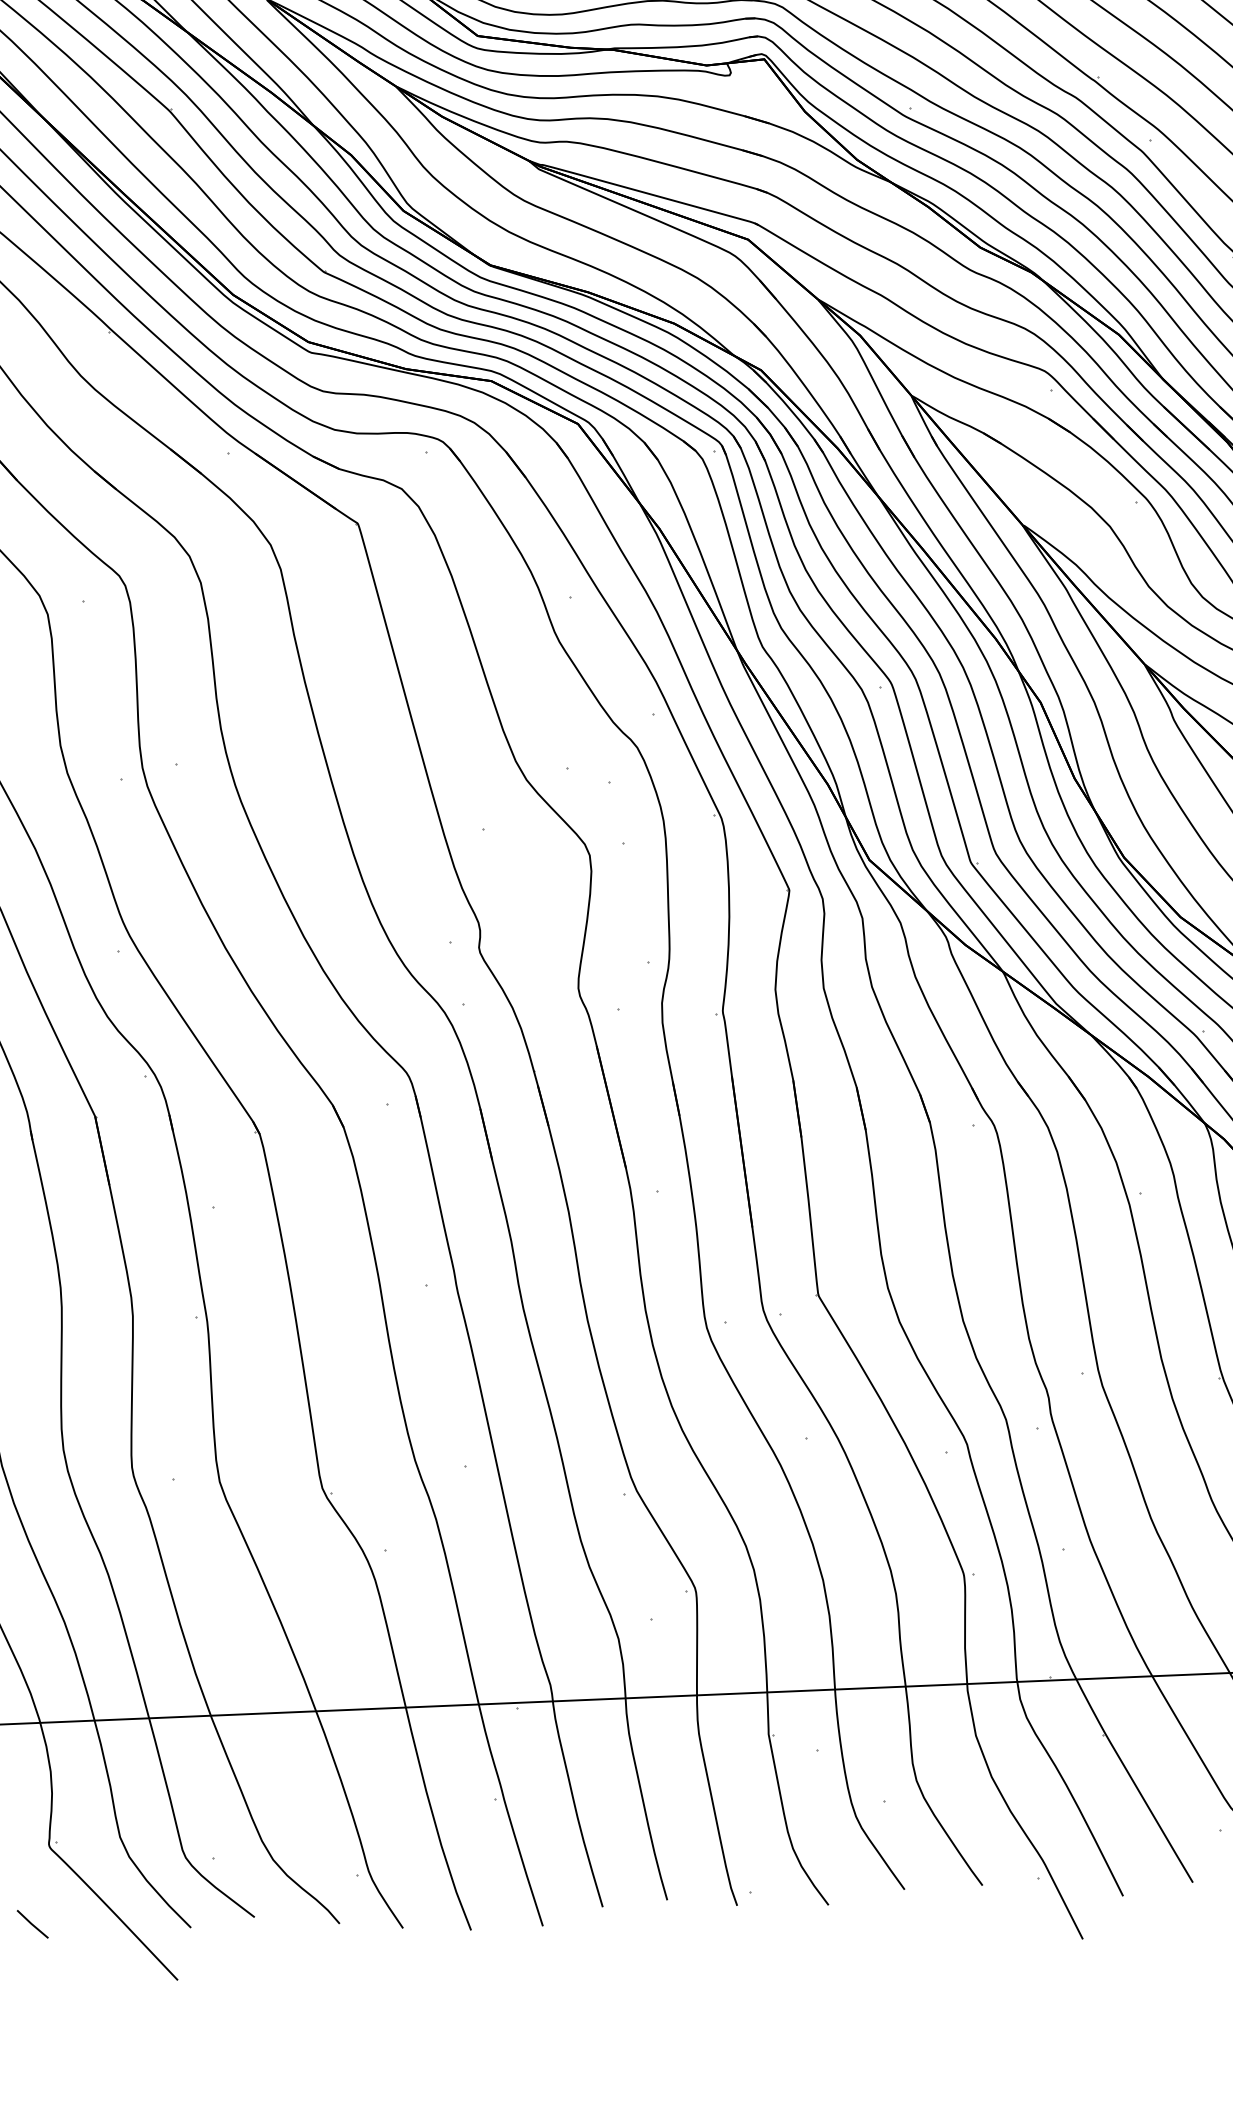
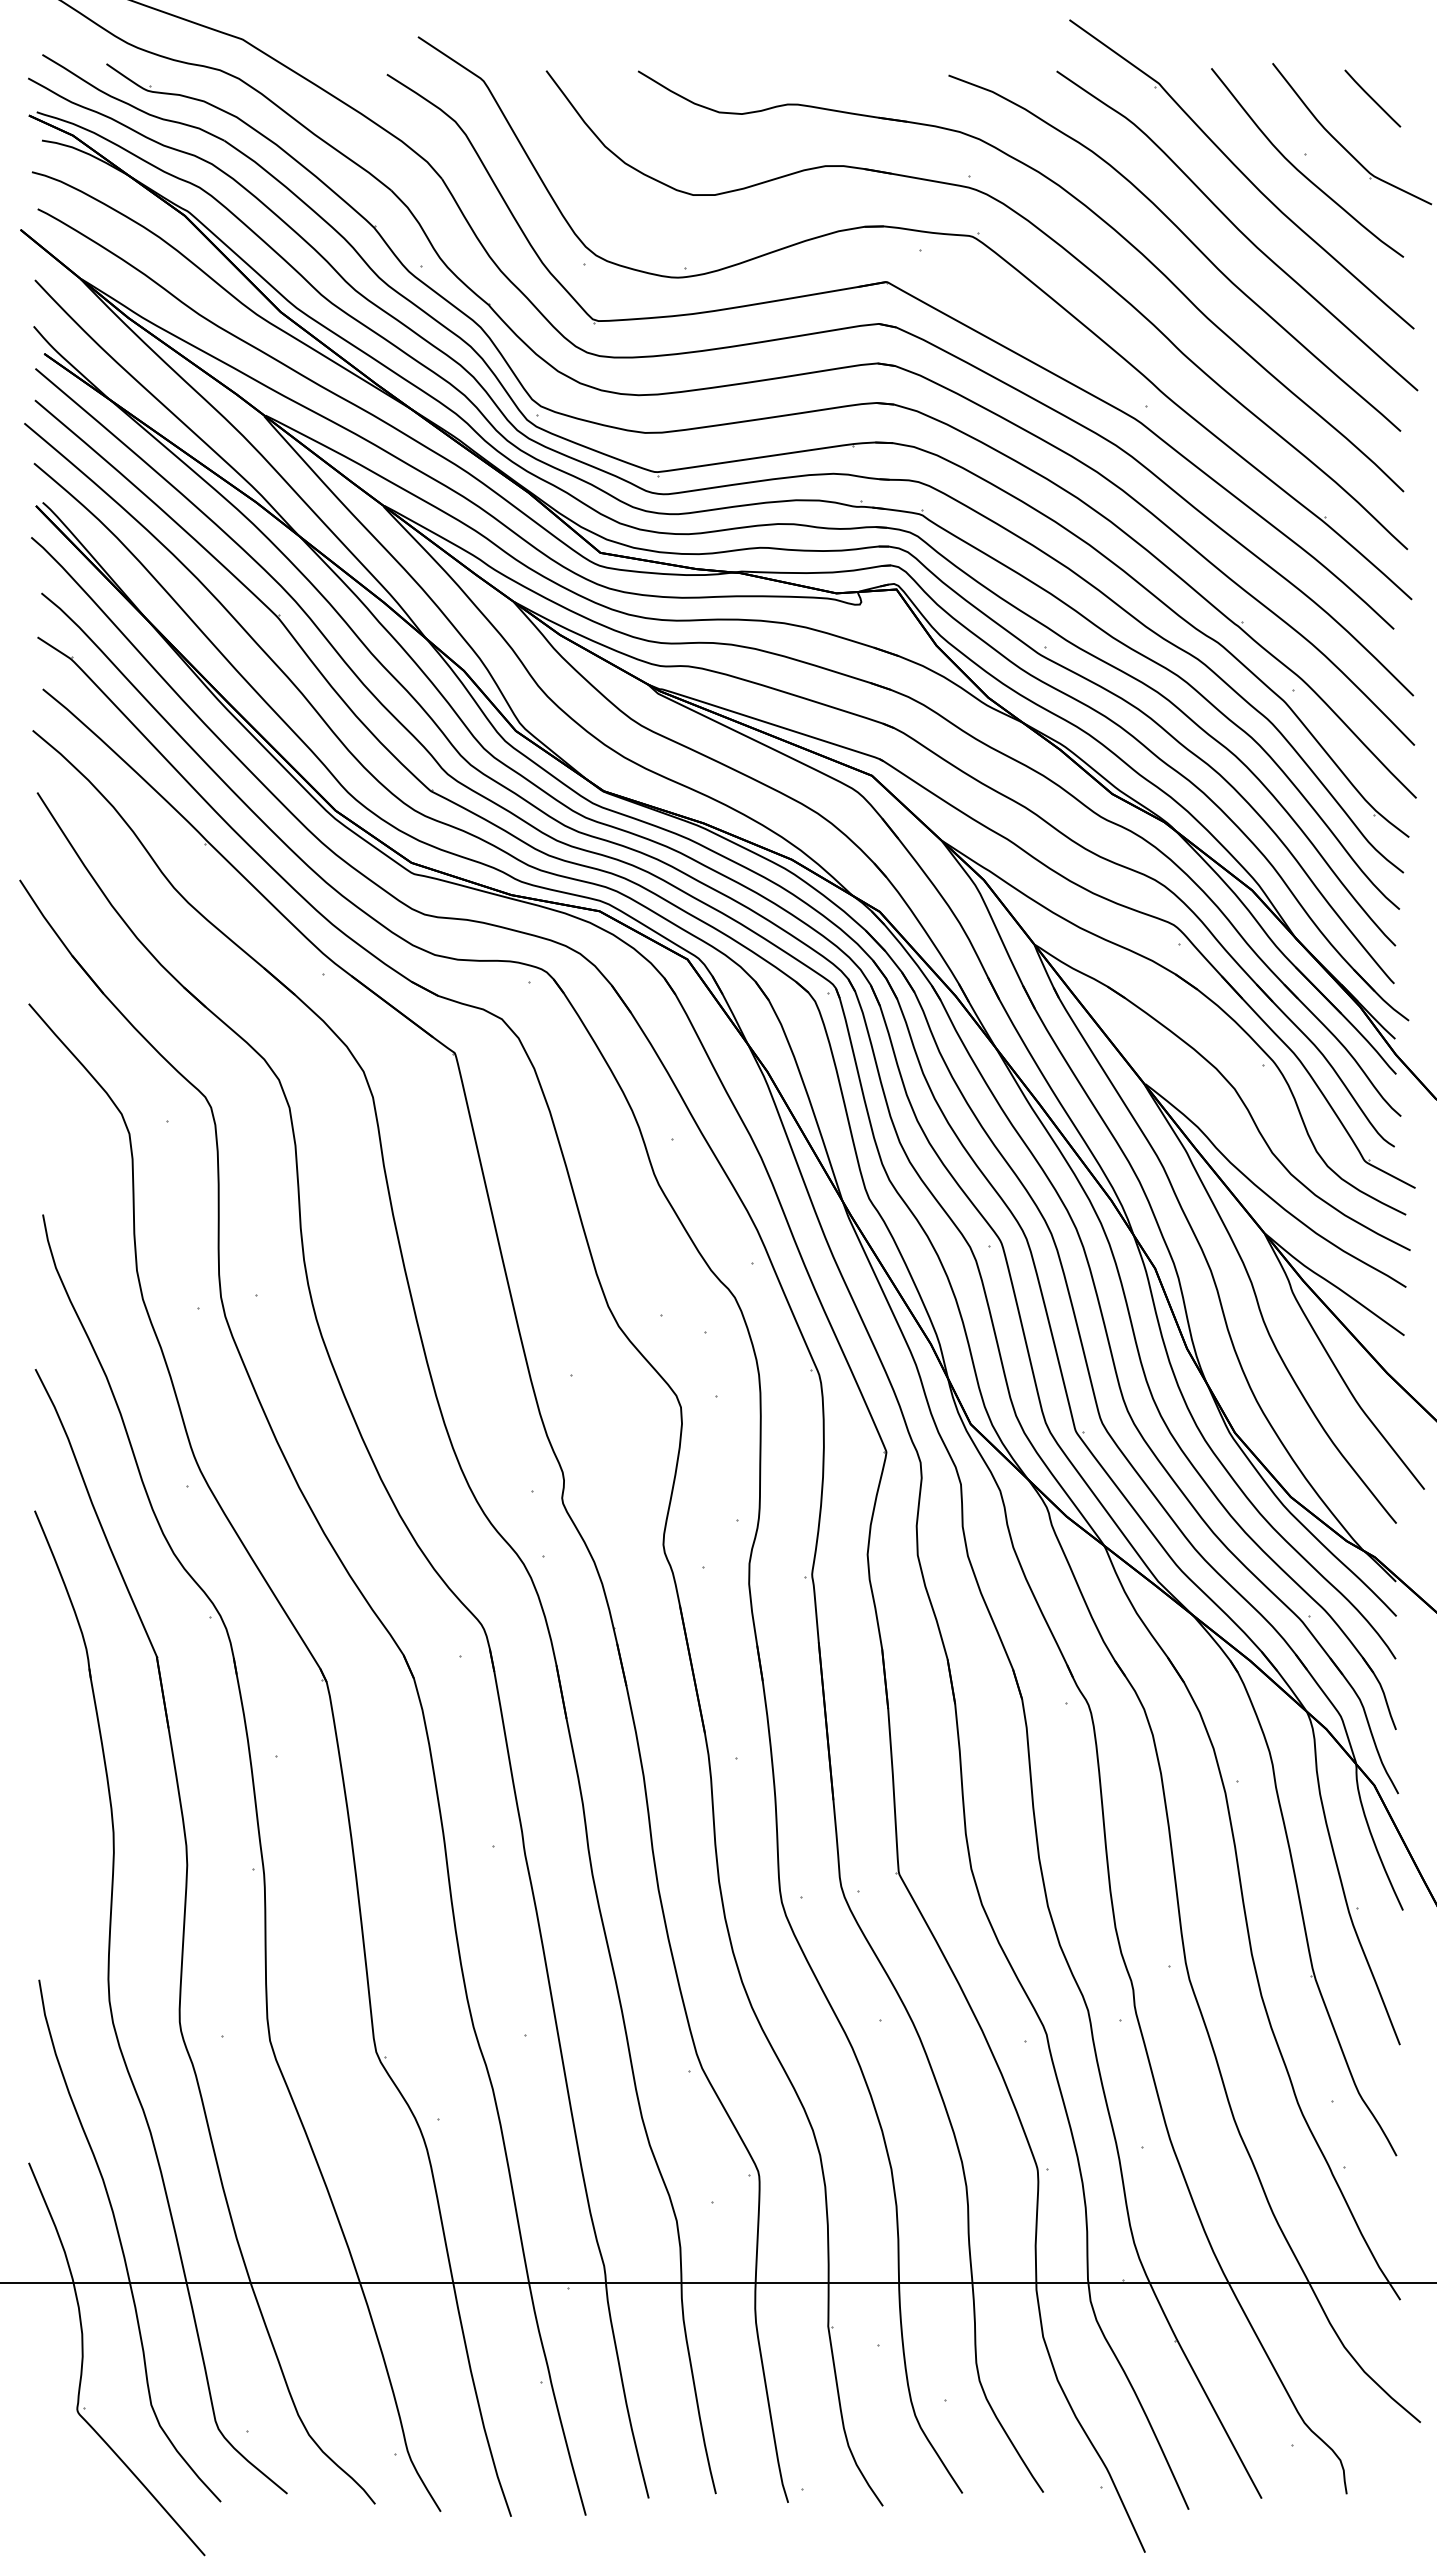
line: (32, 1924) -> (56, 2491), removed

